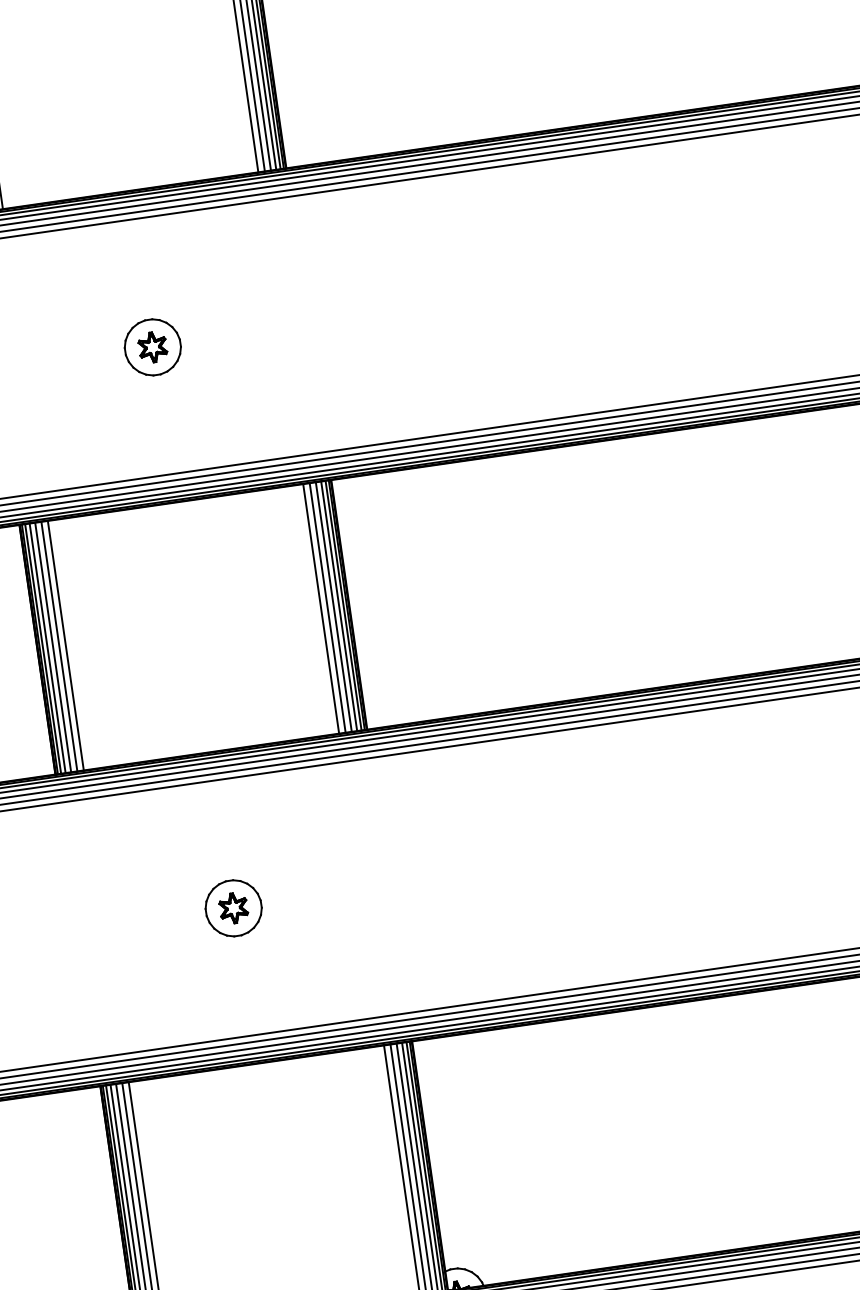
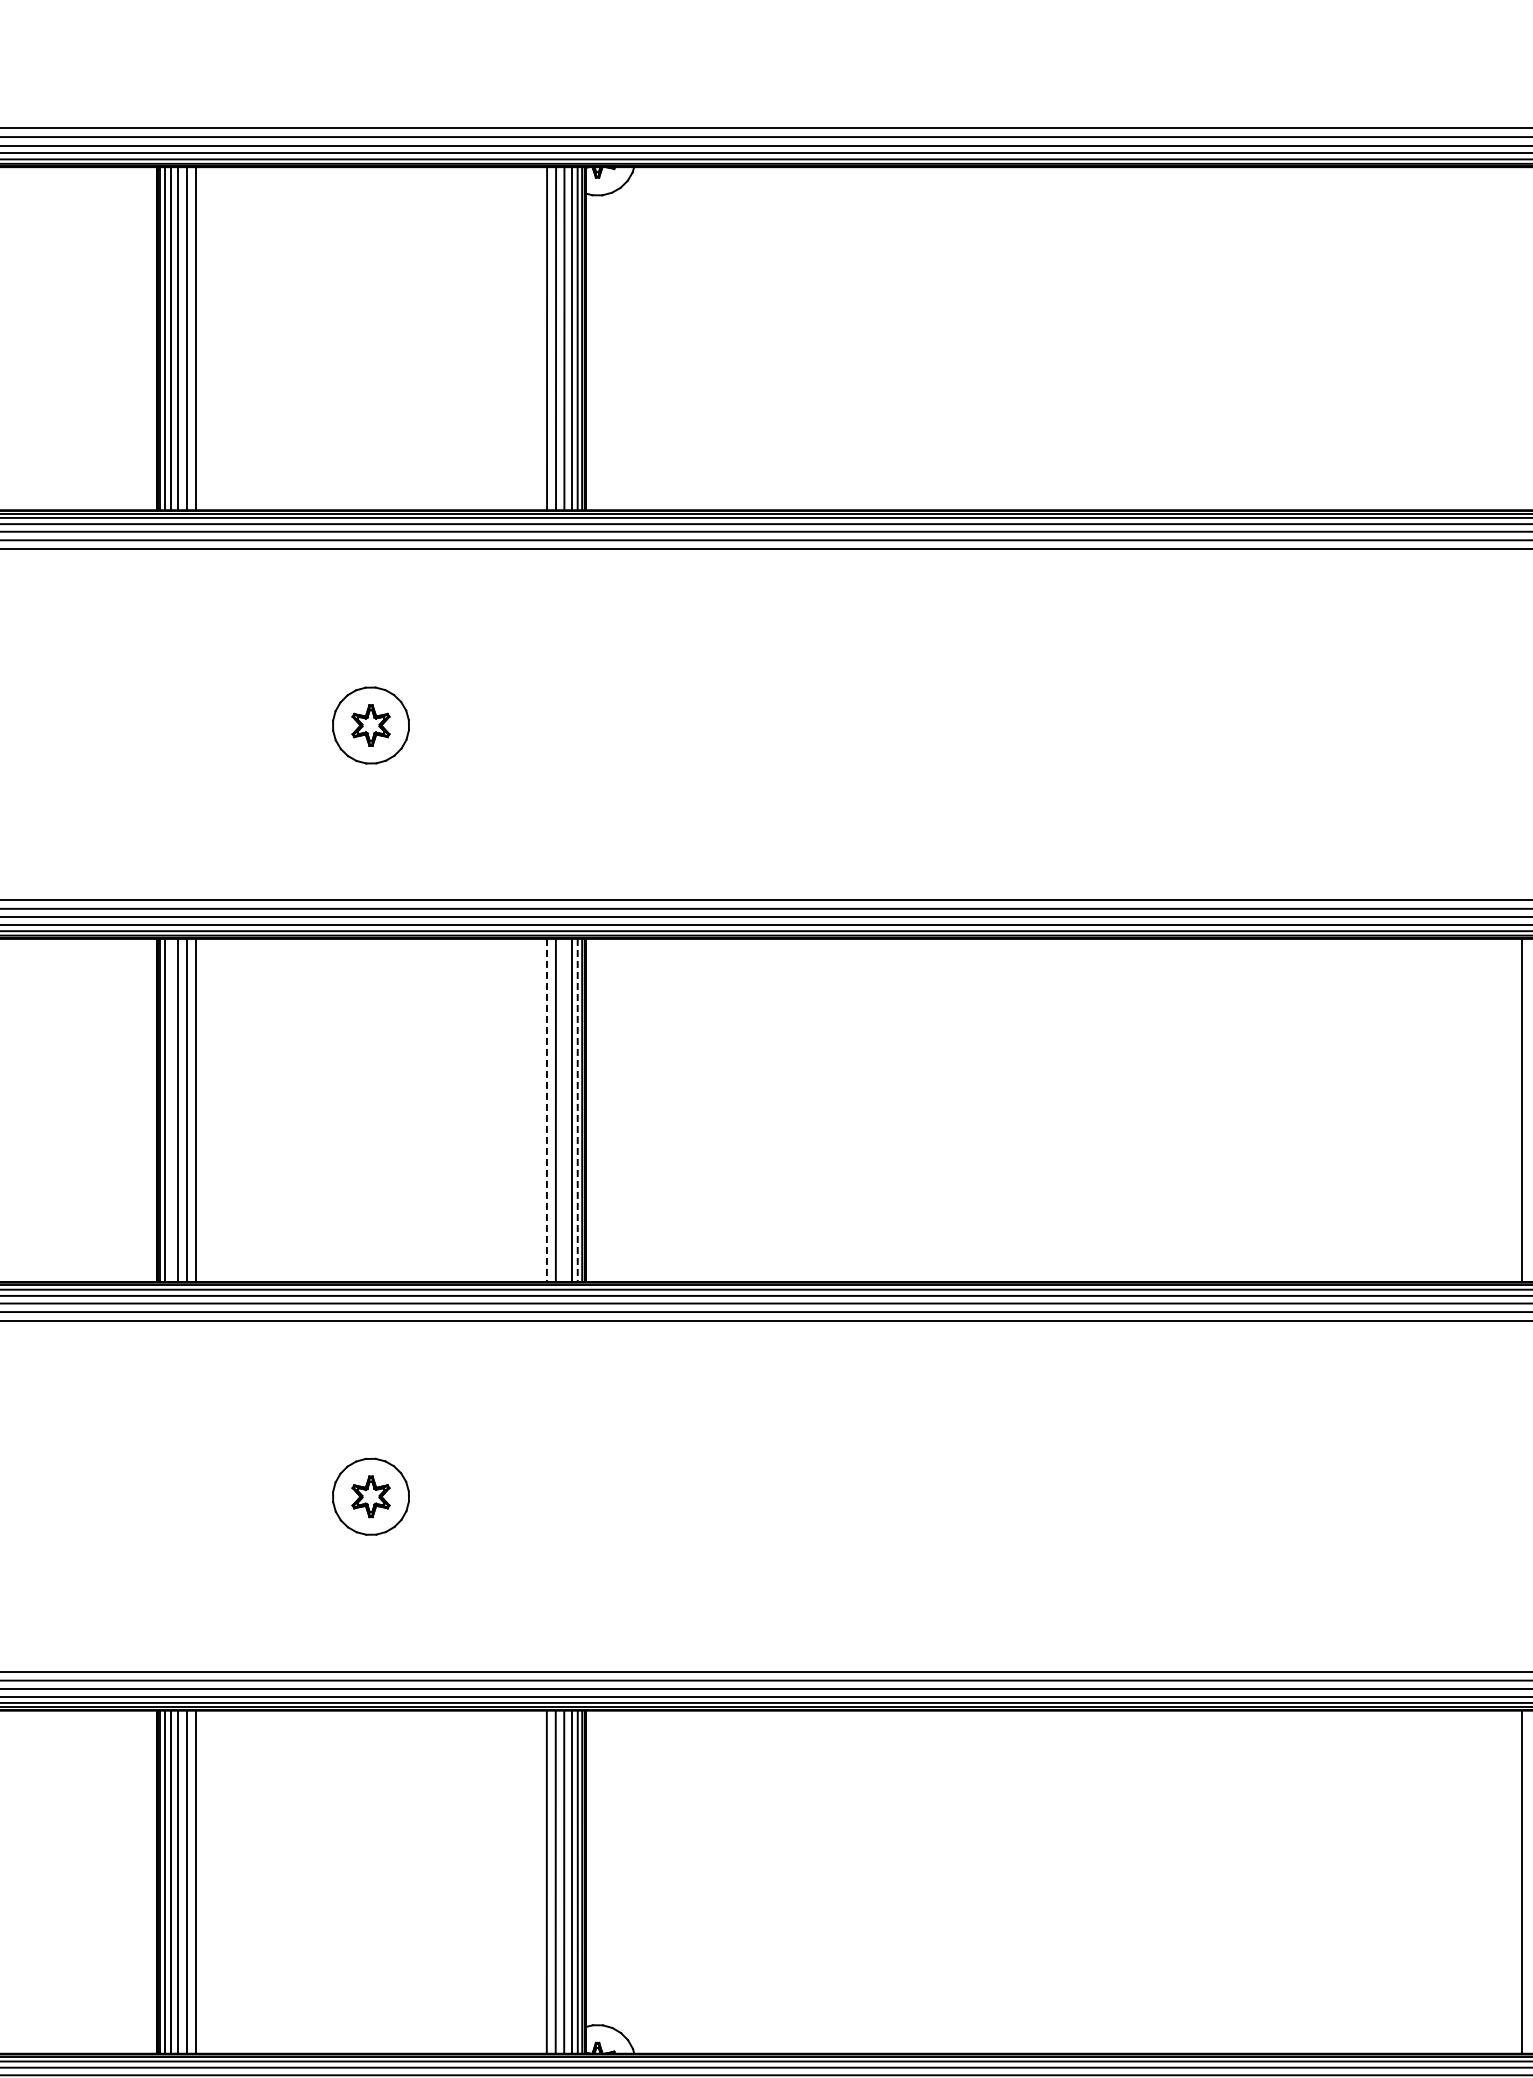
line: (343, 605) -> (577, 1110), solid -> dashed
line: (333, 606) -> (564, 1109), removed
line: (320, 608) -> (546, 1110), solid -> dashed
line: (47, 647) -> (170, 1109), removed

